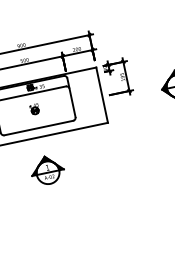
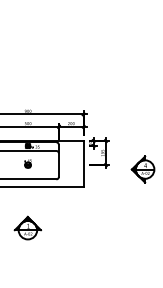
part: (46, 169) -> (27, 227), moved

